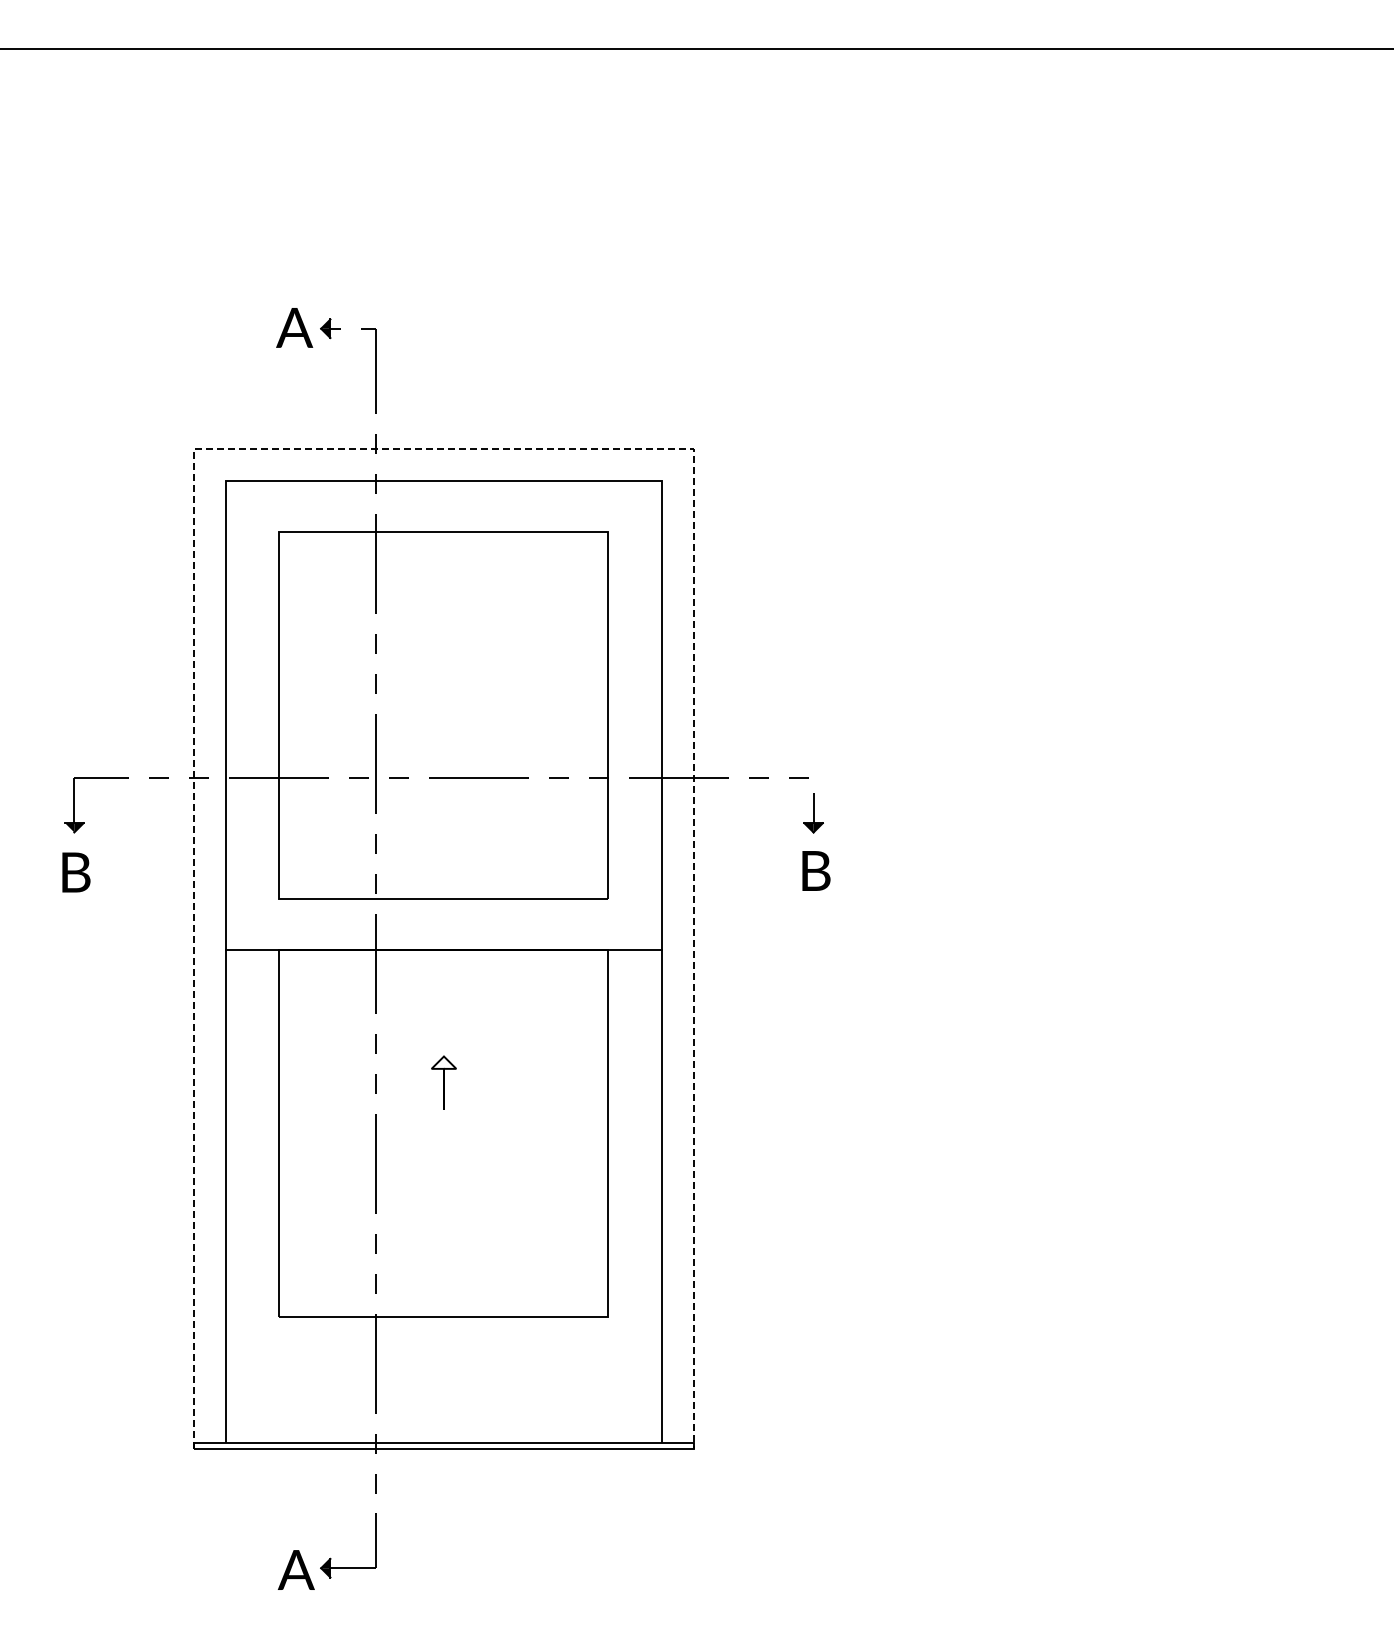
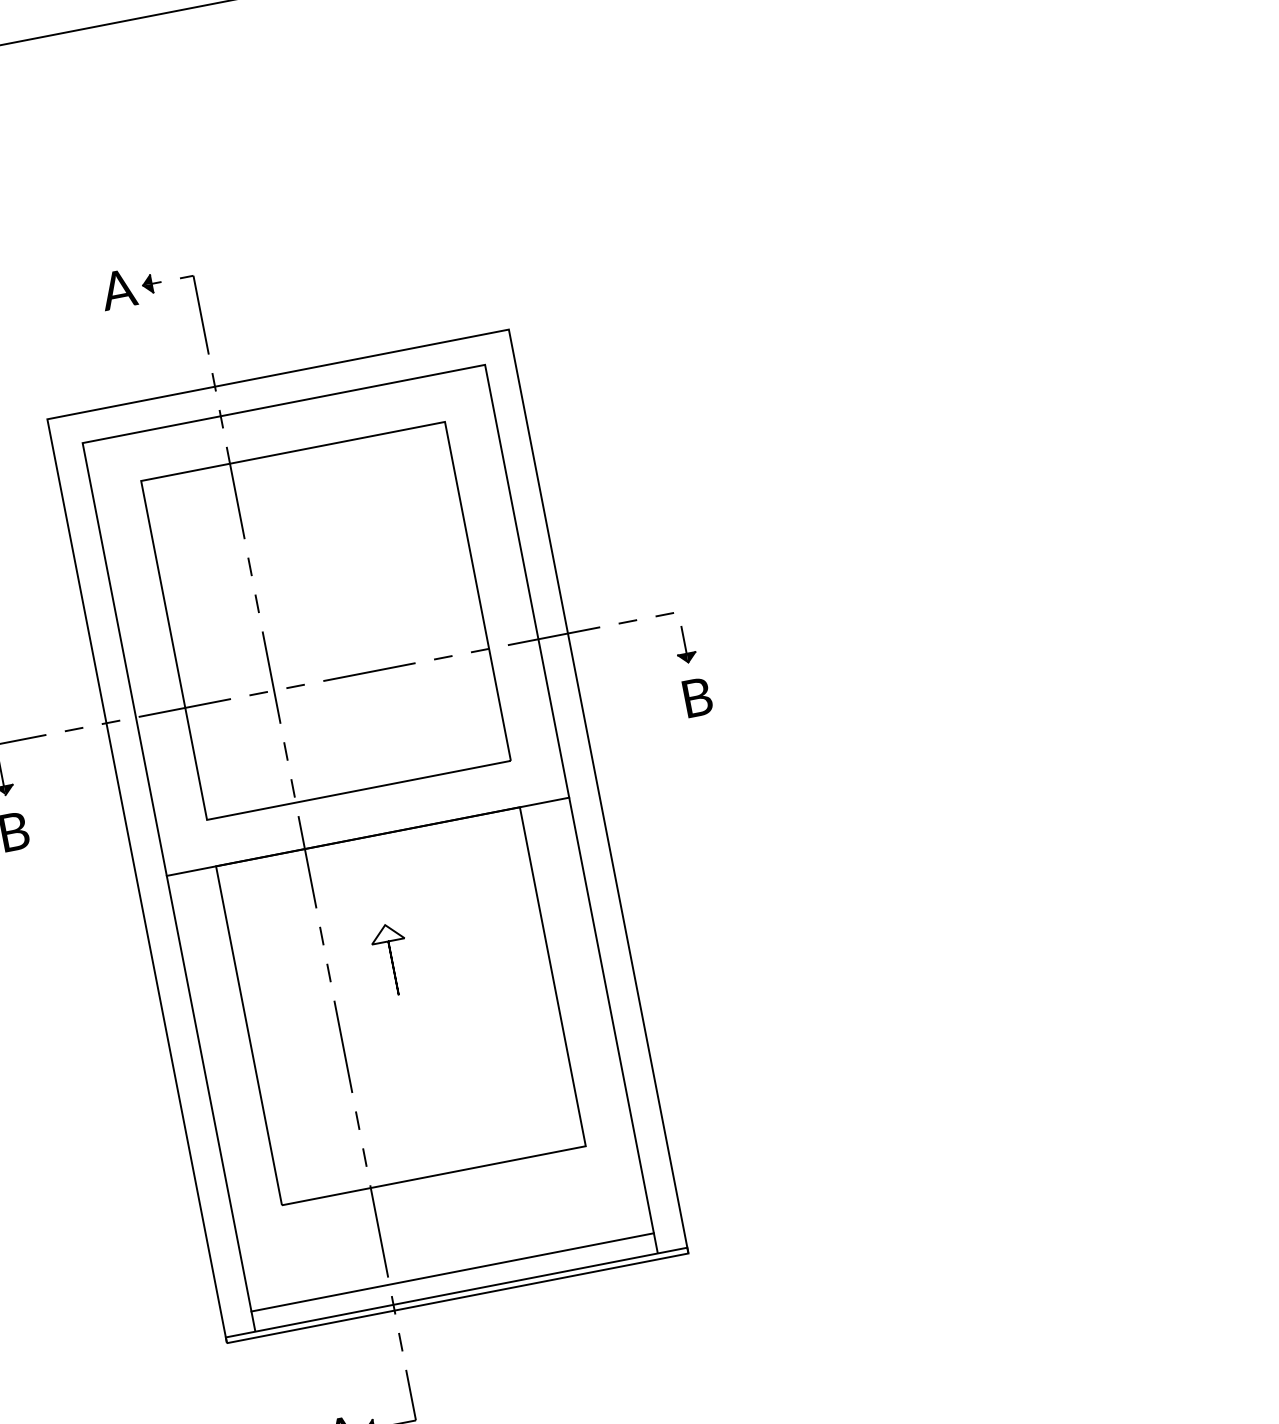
line: (443, 448) -> (277, 374), dashed -> solid
part: (443, 1082) -> (391, 959), size x1.43
line: (443, 1421) -> (452, 1272), added

